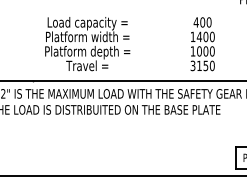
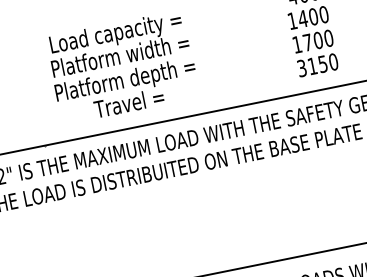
text: (199, 51) -> (307, 42), 1000 -> 1700

